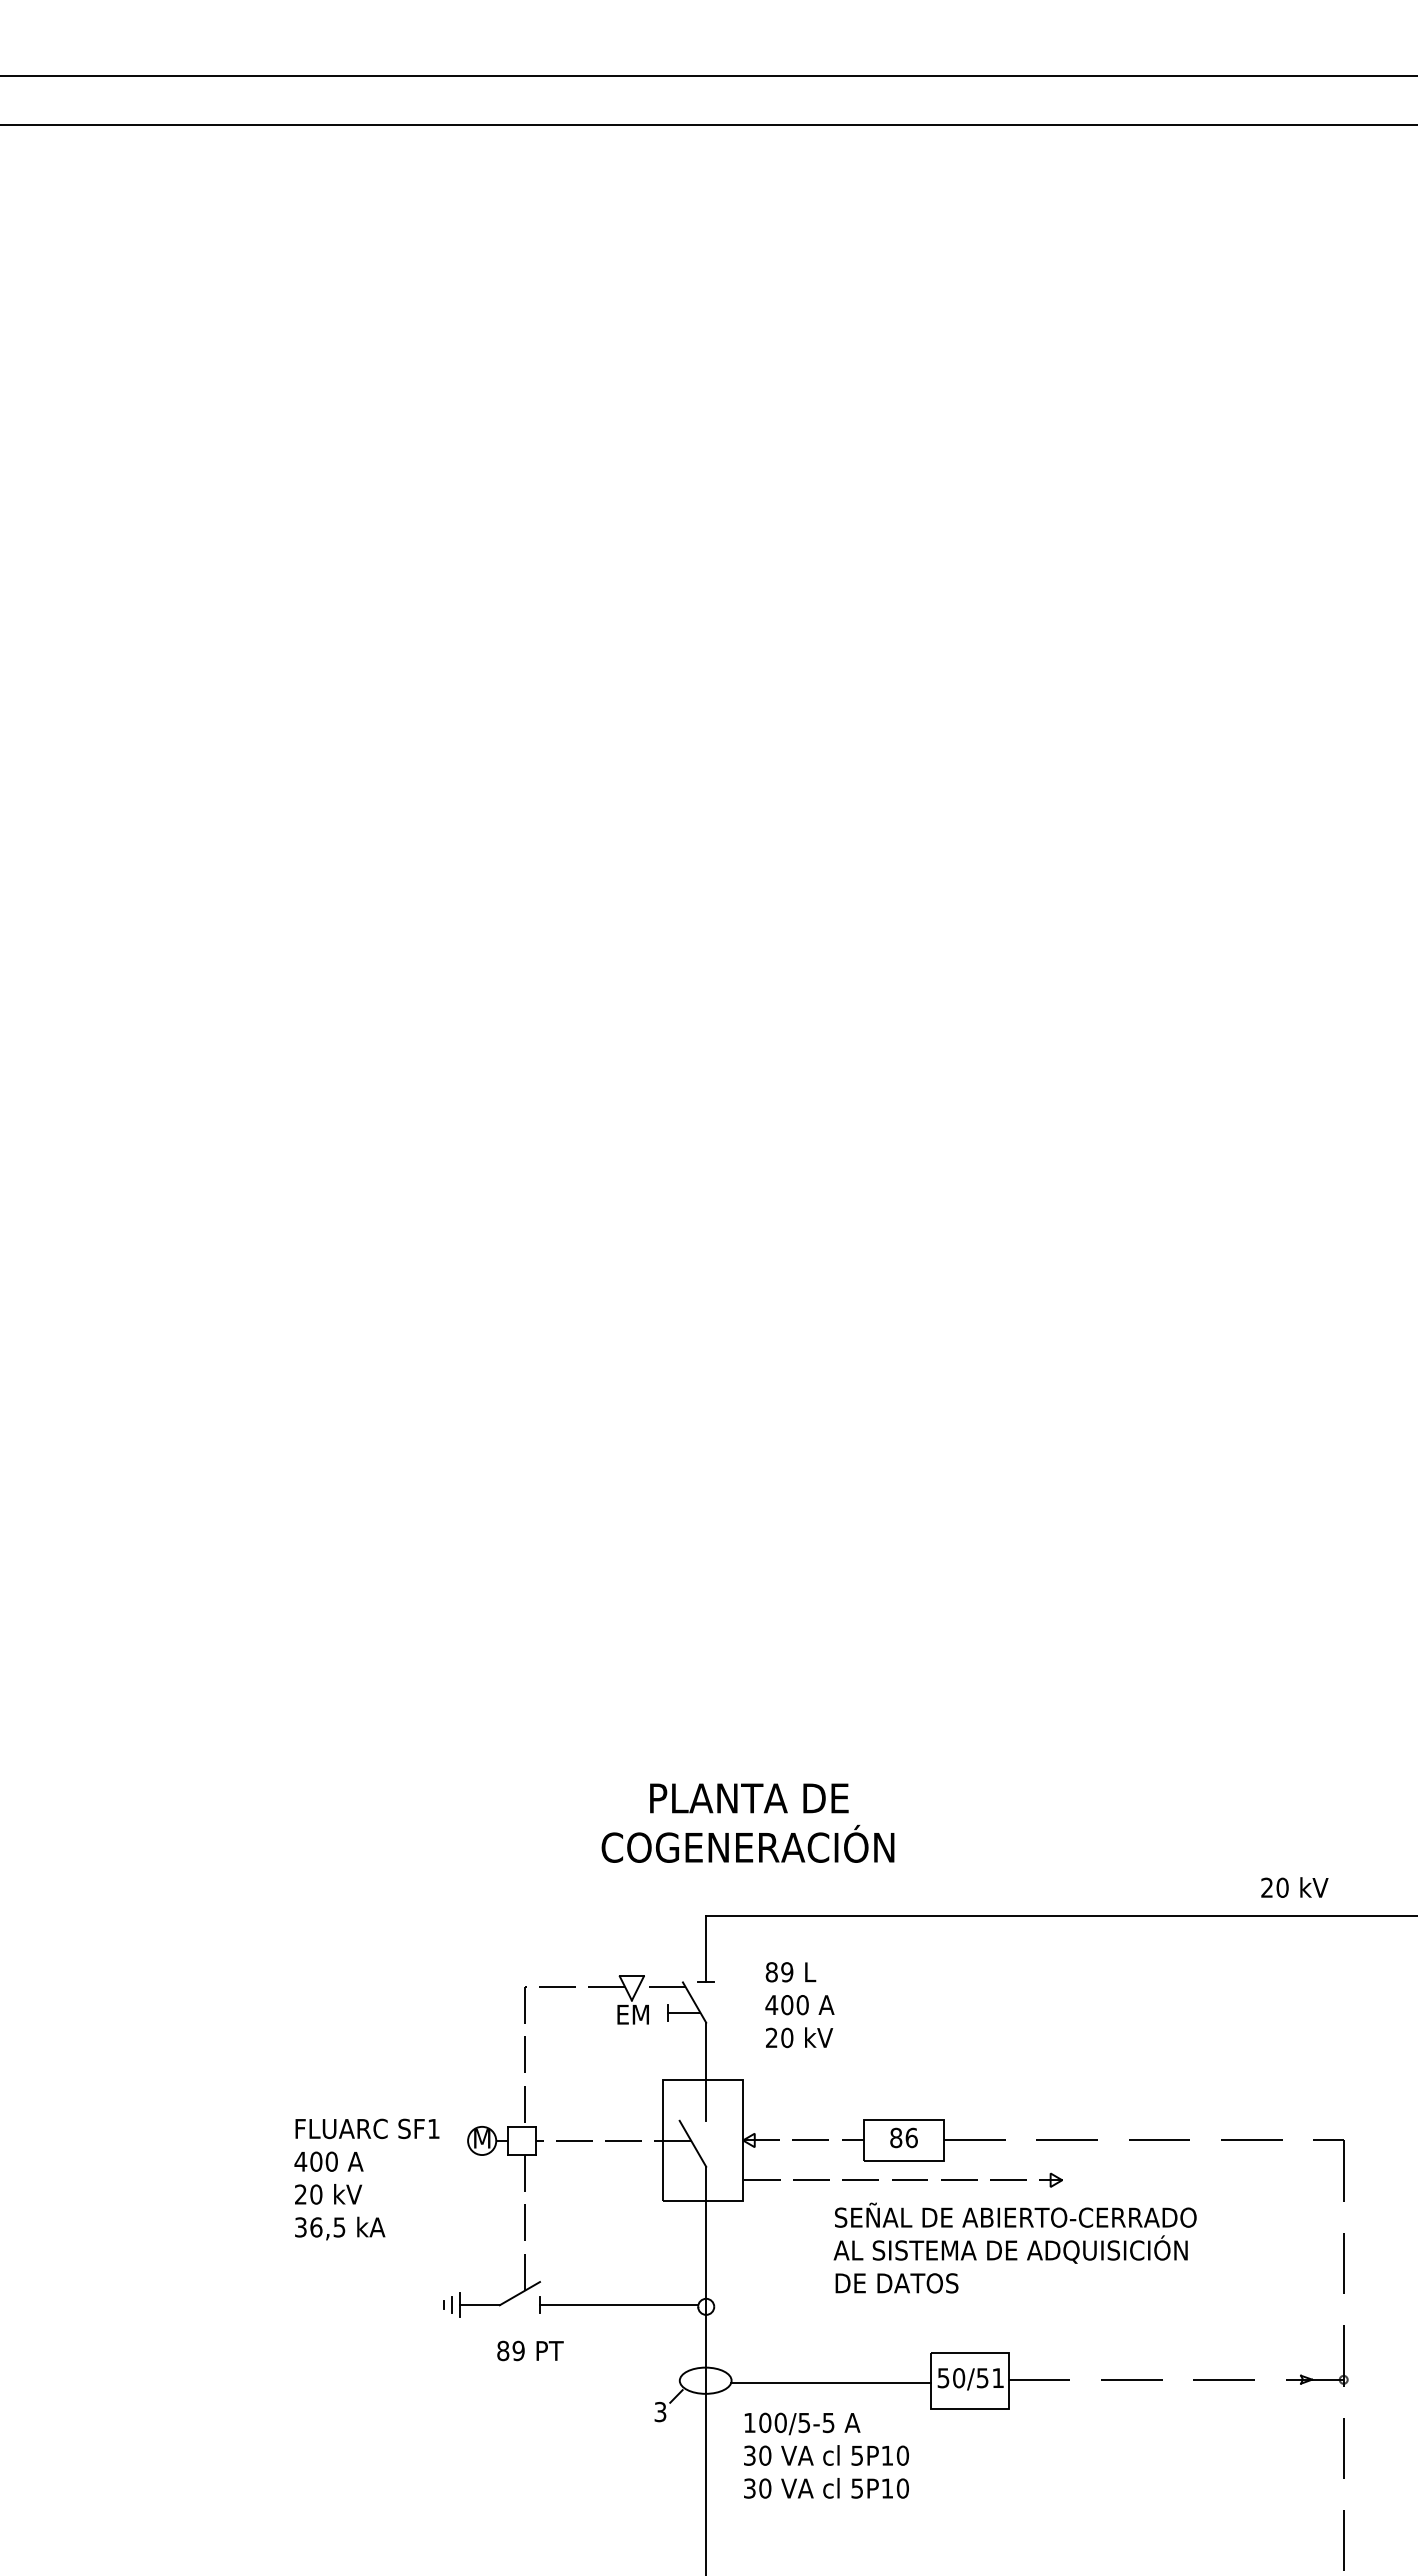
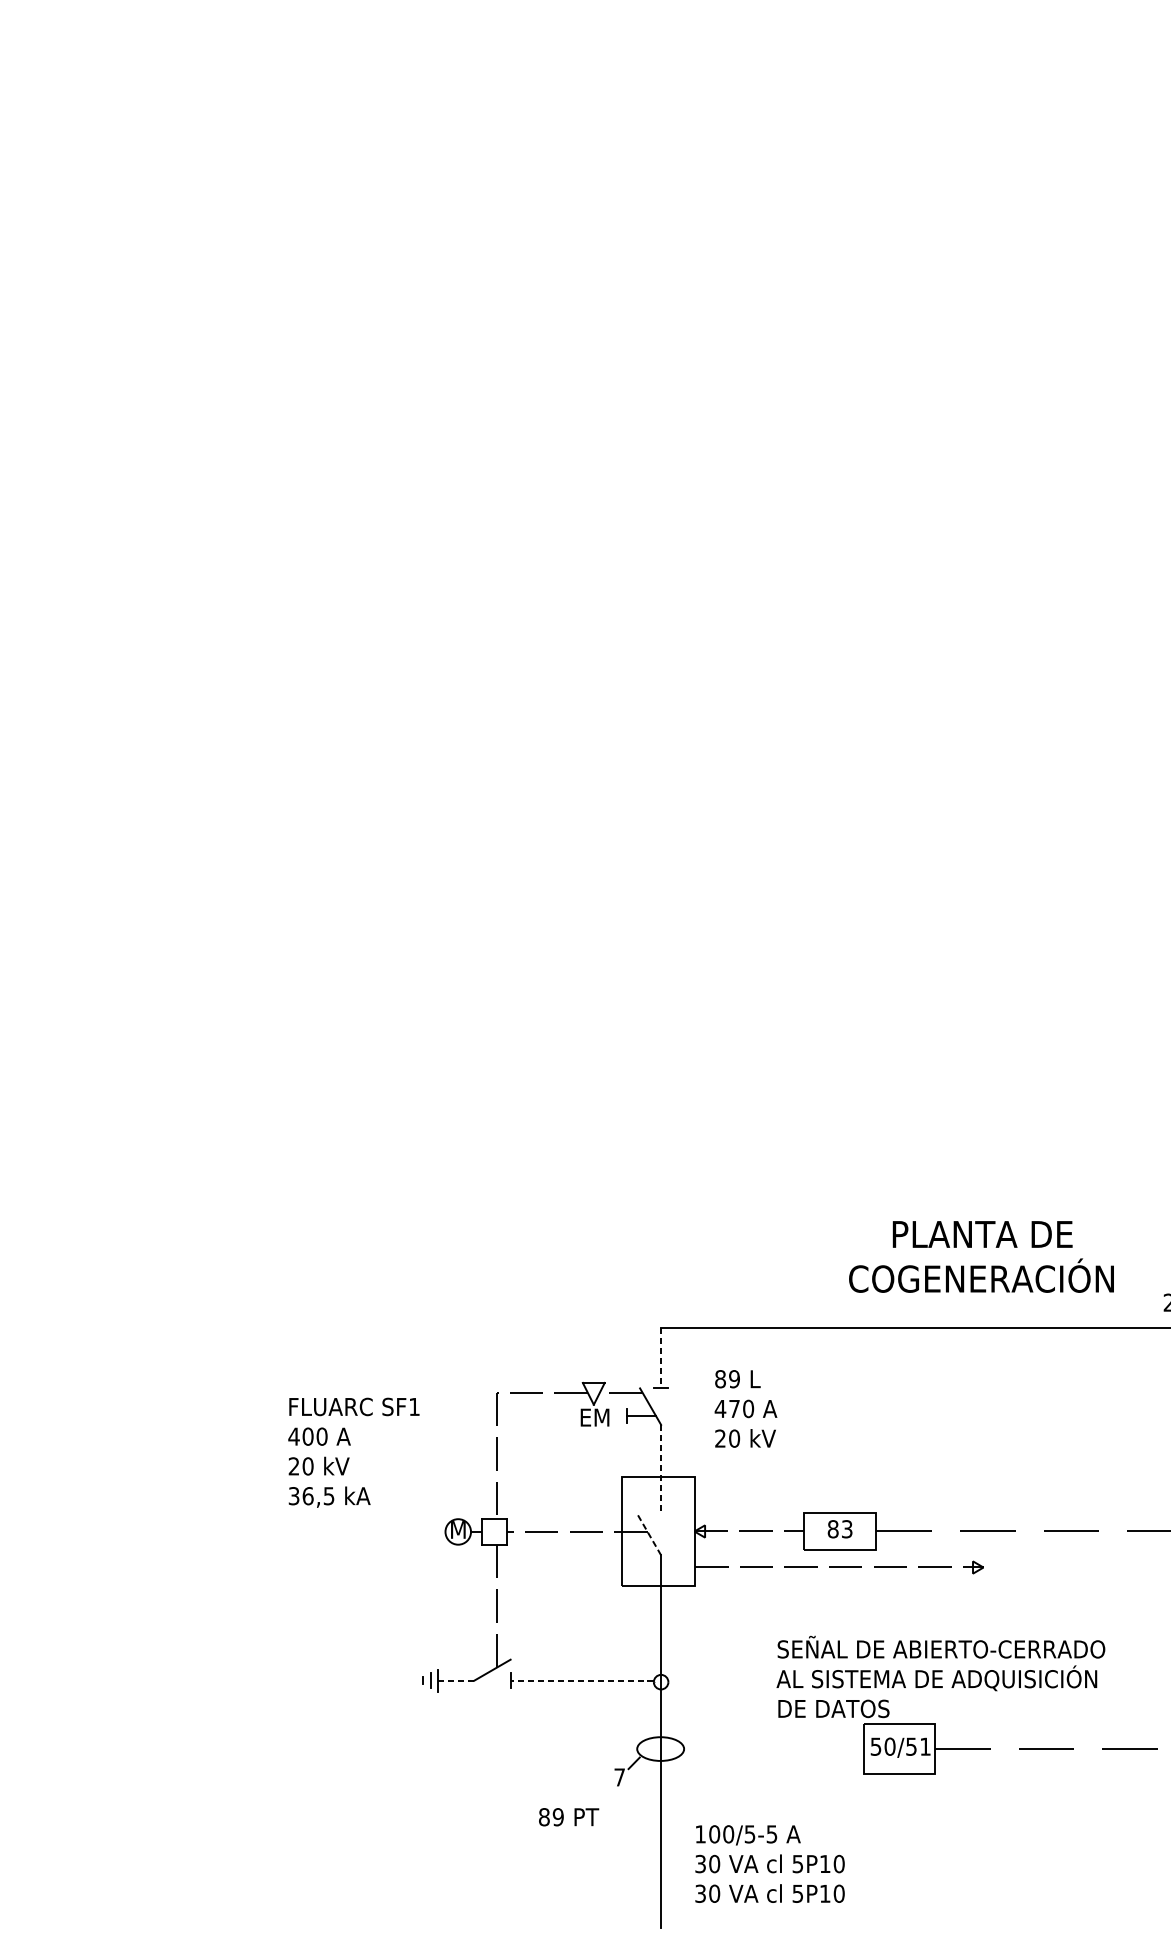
text: (747, 1822) -> (981, 1256), moved
line: (706, 1949) -> (661, 1358), solid -> dashed
text: (787, 2005) -> (734, 1409), 400 -> 470
line: (706, 2072) -> (661, 1469), solid -> dashed
text: (911, 2137) -> (847, 1528), 86 -> 83
line: (692, 2143) -> (648, 1534), solid -> dashed
text: (366, 2179) -> (353, 1452), moved
text: (1014, 2247) -> (940, 1676), moved
line: (479, 2305) -> (455, 1680), solid -> dashed
line: (618, 2305) -> (581, 1680), solid -> dashed
text: (530, 2350) -> (569, 1816), moved
line: (830, 2382) -> (773, 1750), removed
text: (660, 2411) -> (619, 1776), 3 -> 7
text: (826, 2455) -> (770, 1863), moved

